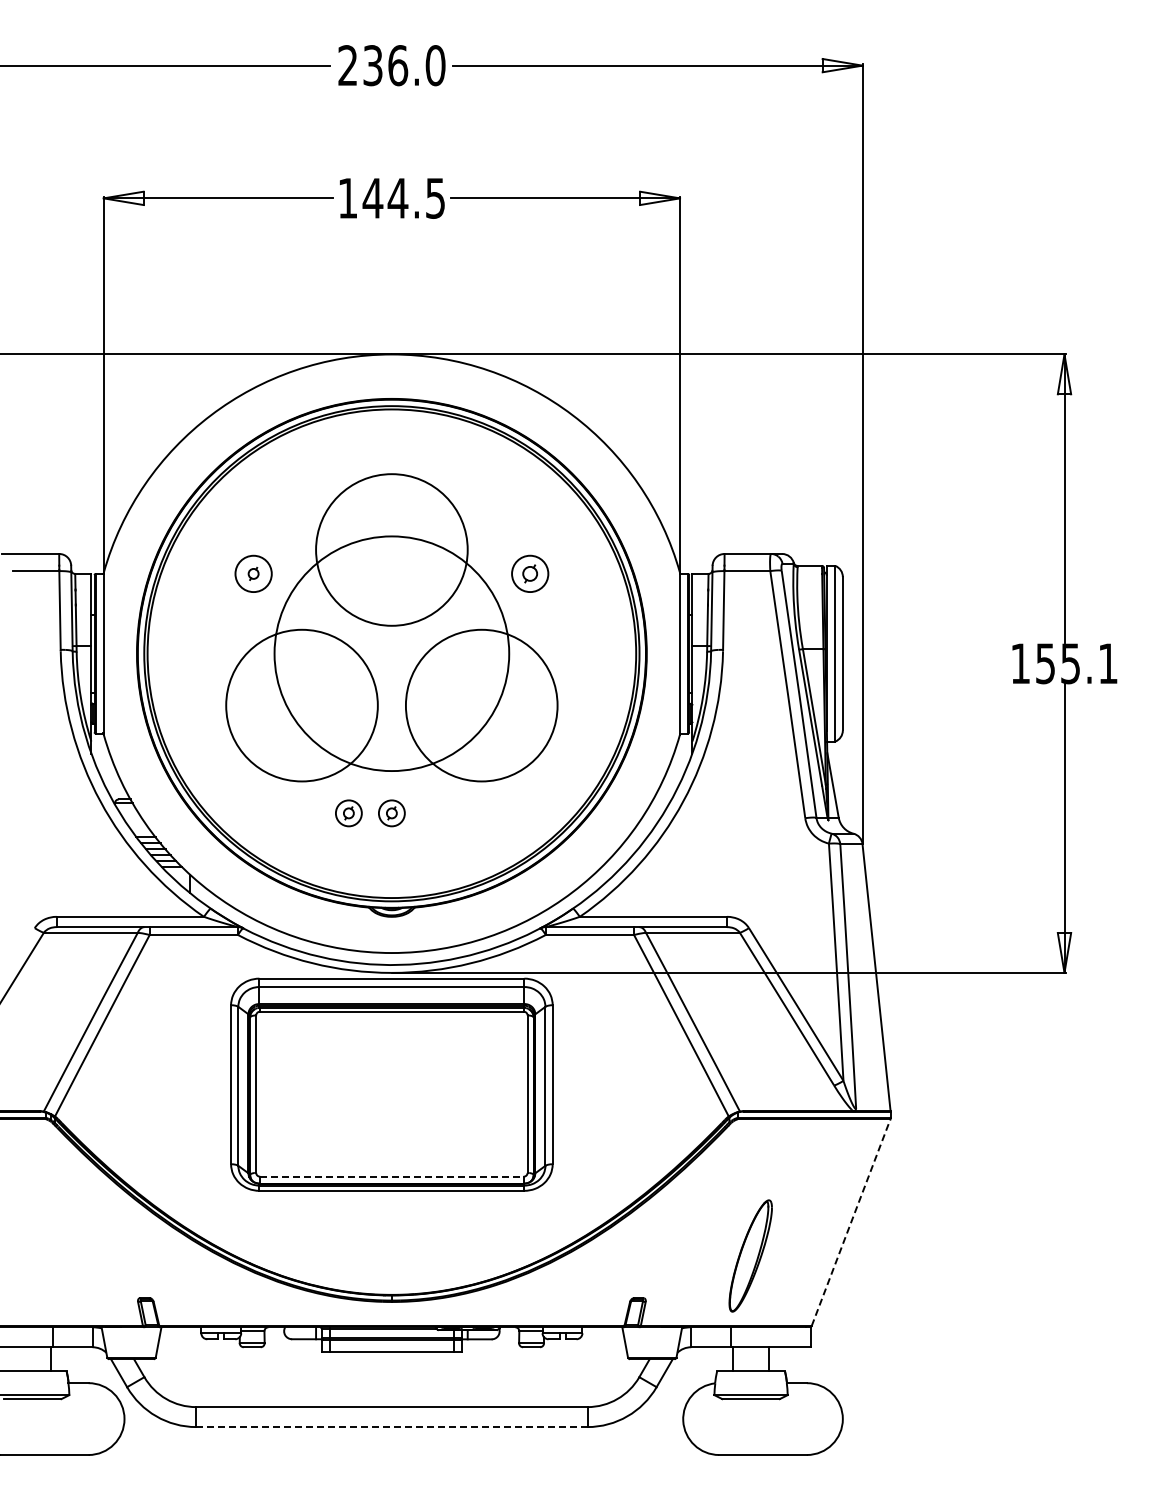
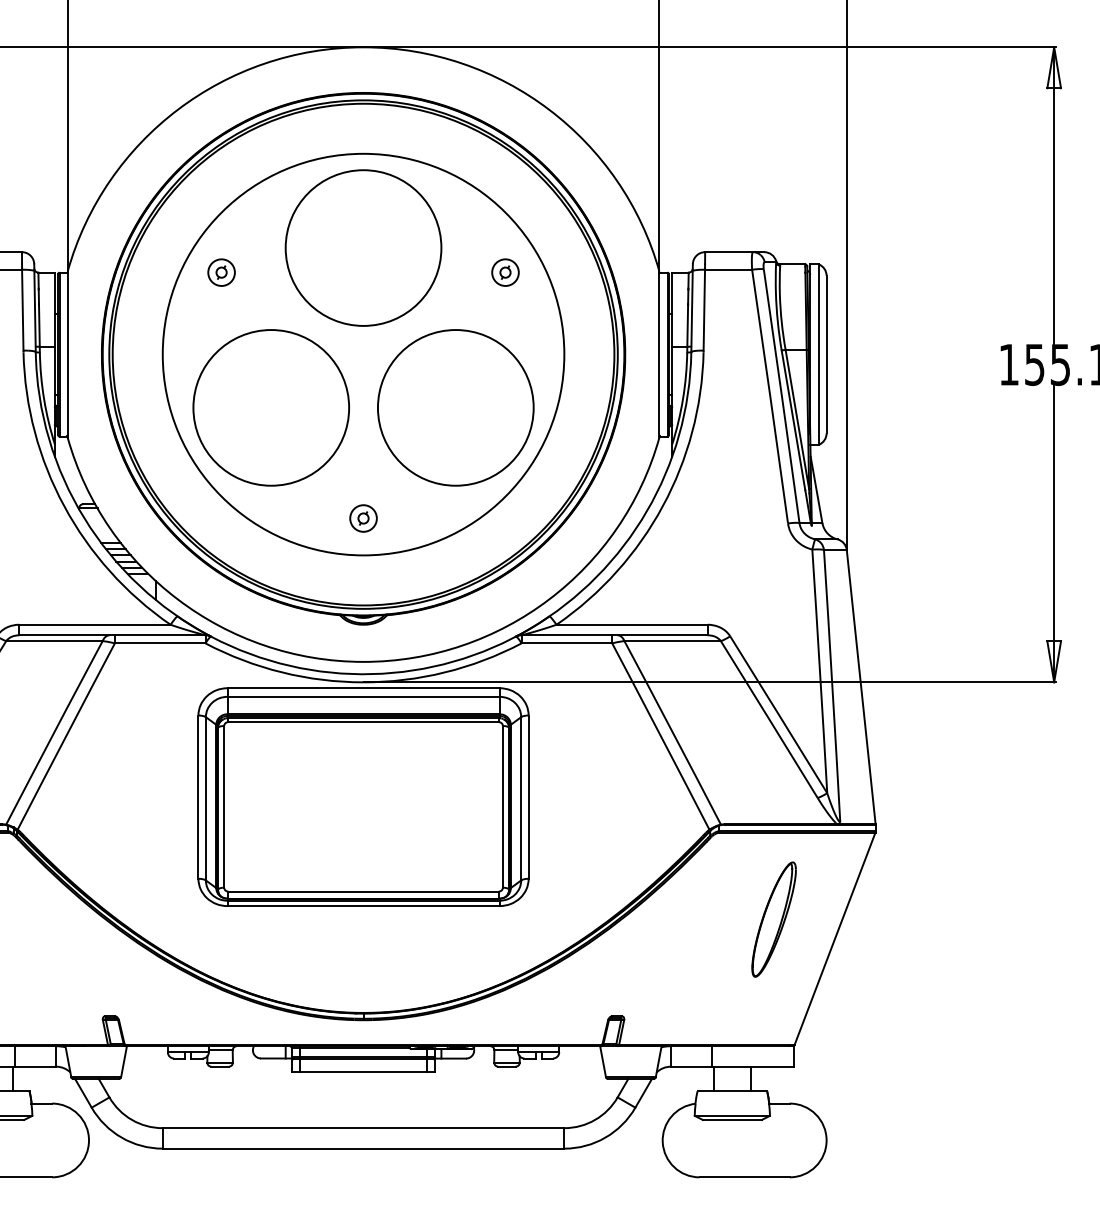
circle: (253, 573) -> (221, 272), size x0.71
part: (529, 573) -> (504, 272), size x0.71
circle: (391, 653) -> (363, 354), size x1.67
part: (348, 813) -> (319, 518), removed
line: (391, 1176) -> (363, 891), dashed -> solid
line: (851, 1222) -> (835, 938), dashed -> solid
part: (750, 1255) -> (773, 919), moved
line: (391, 1427) -> (363, 1149), dashed -> solid

